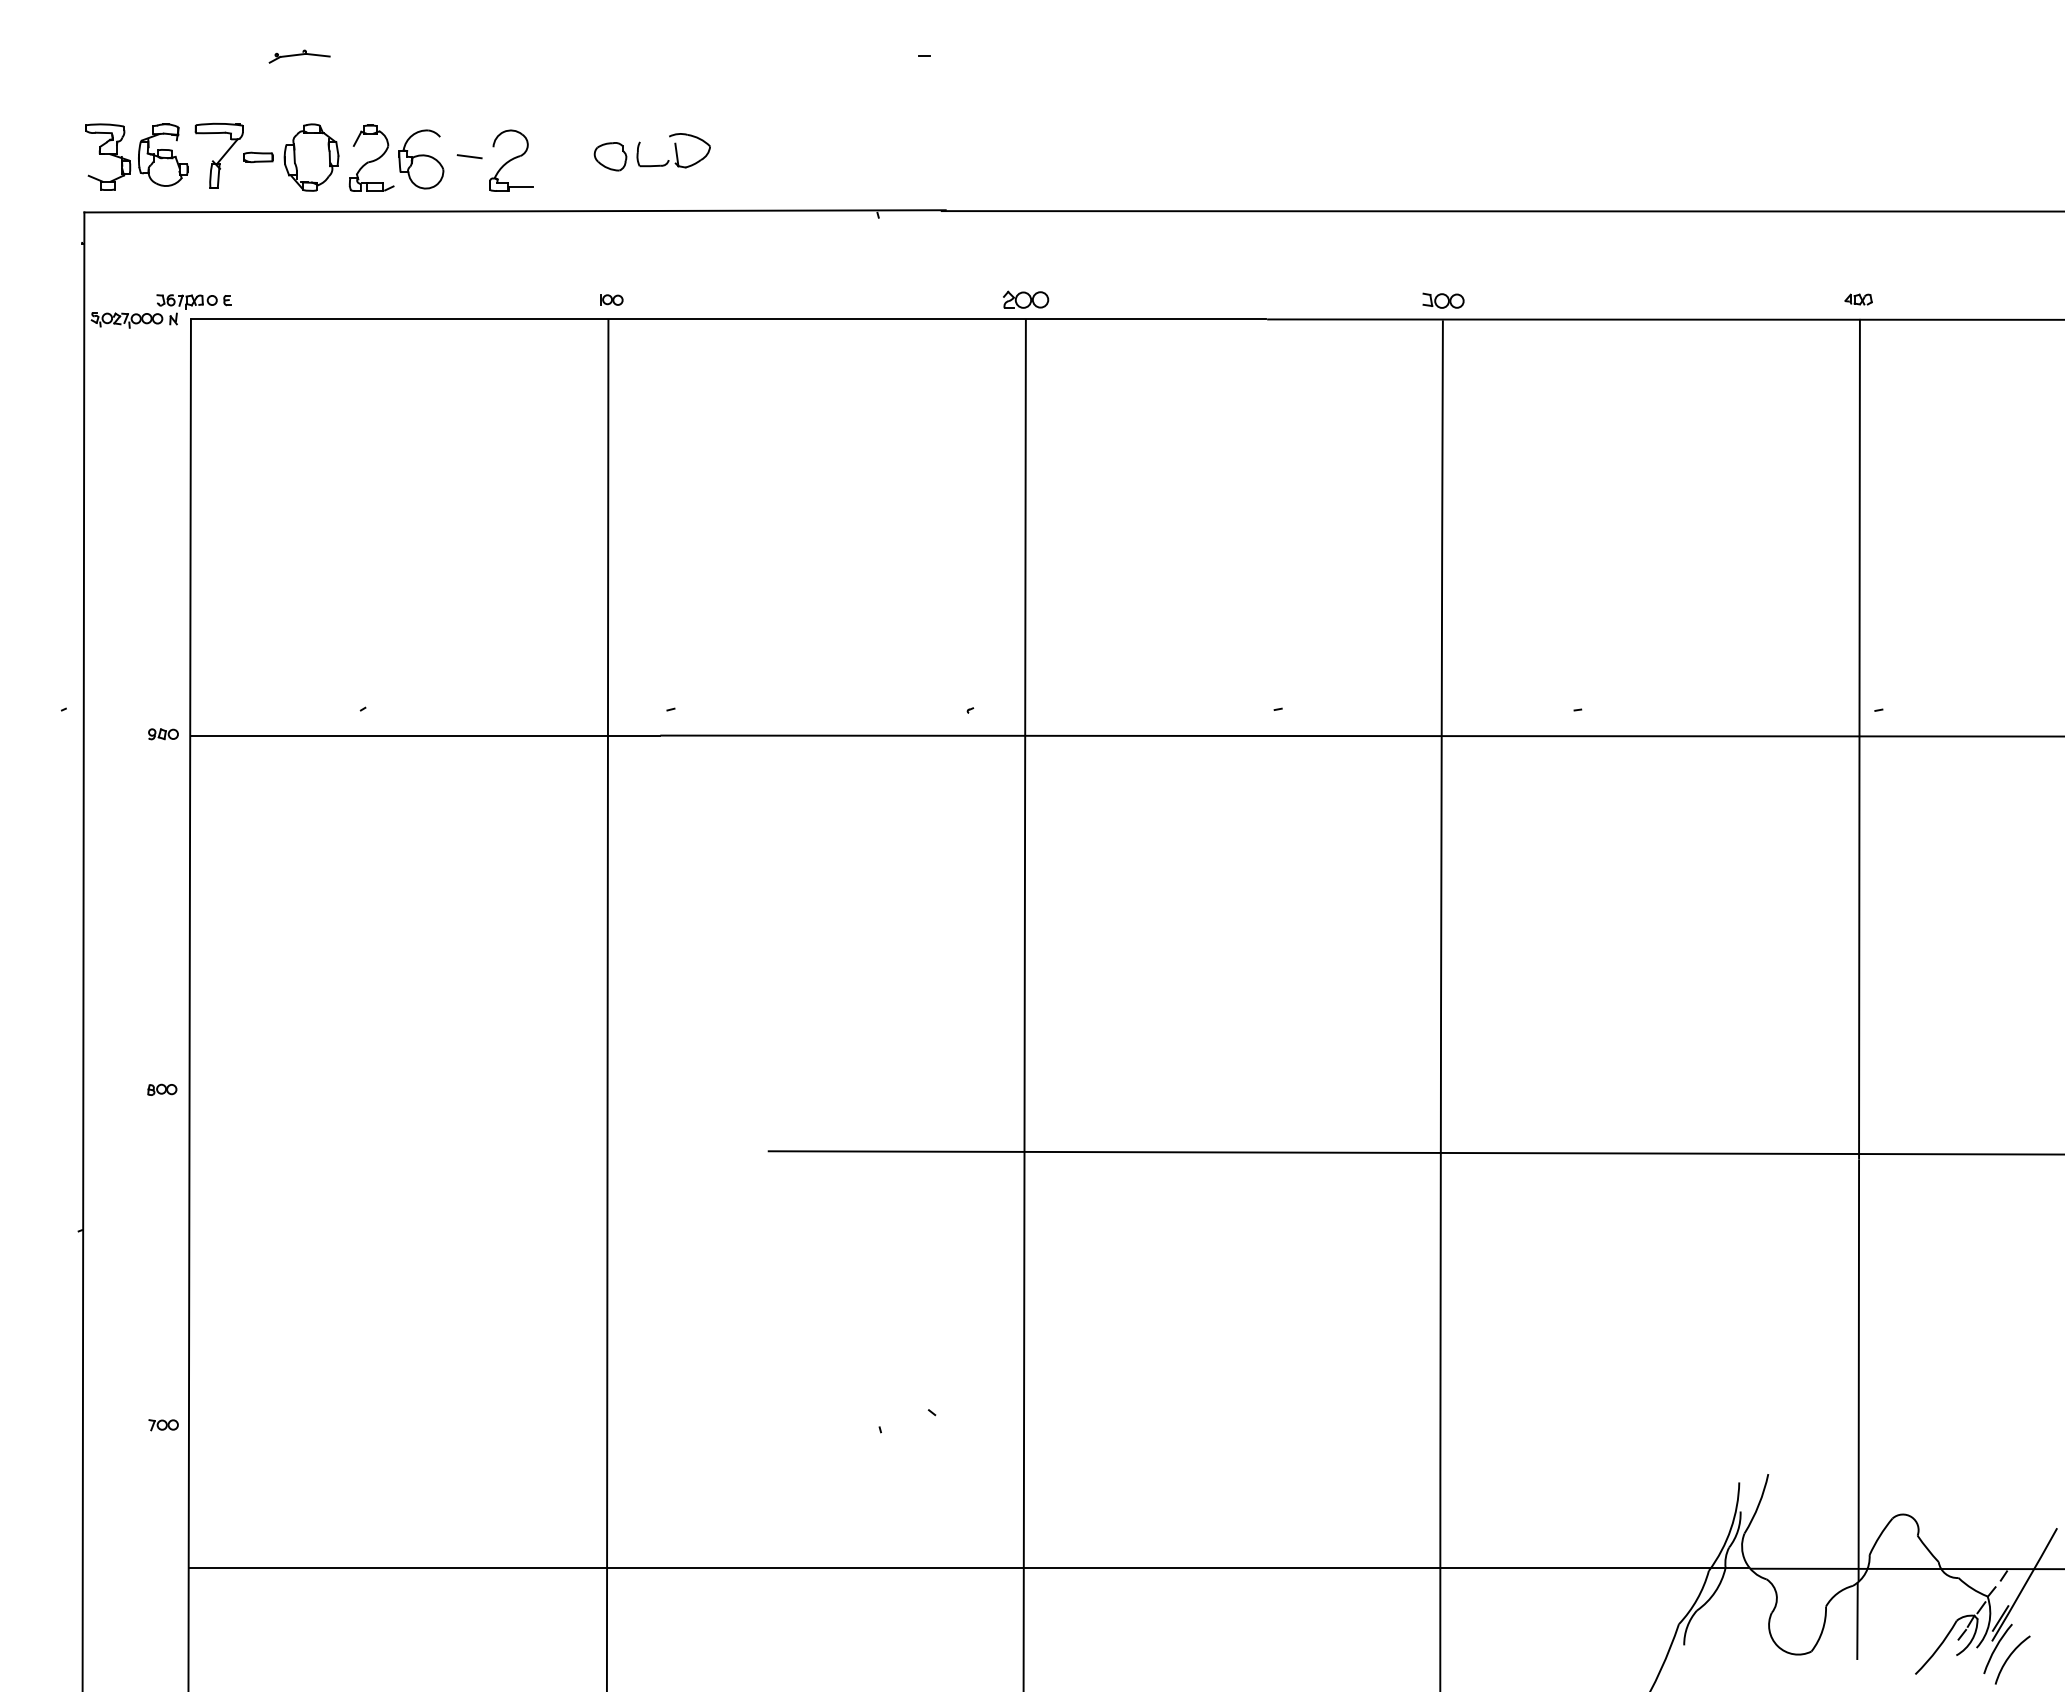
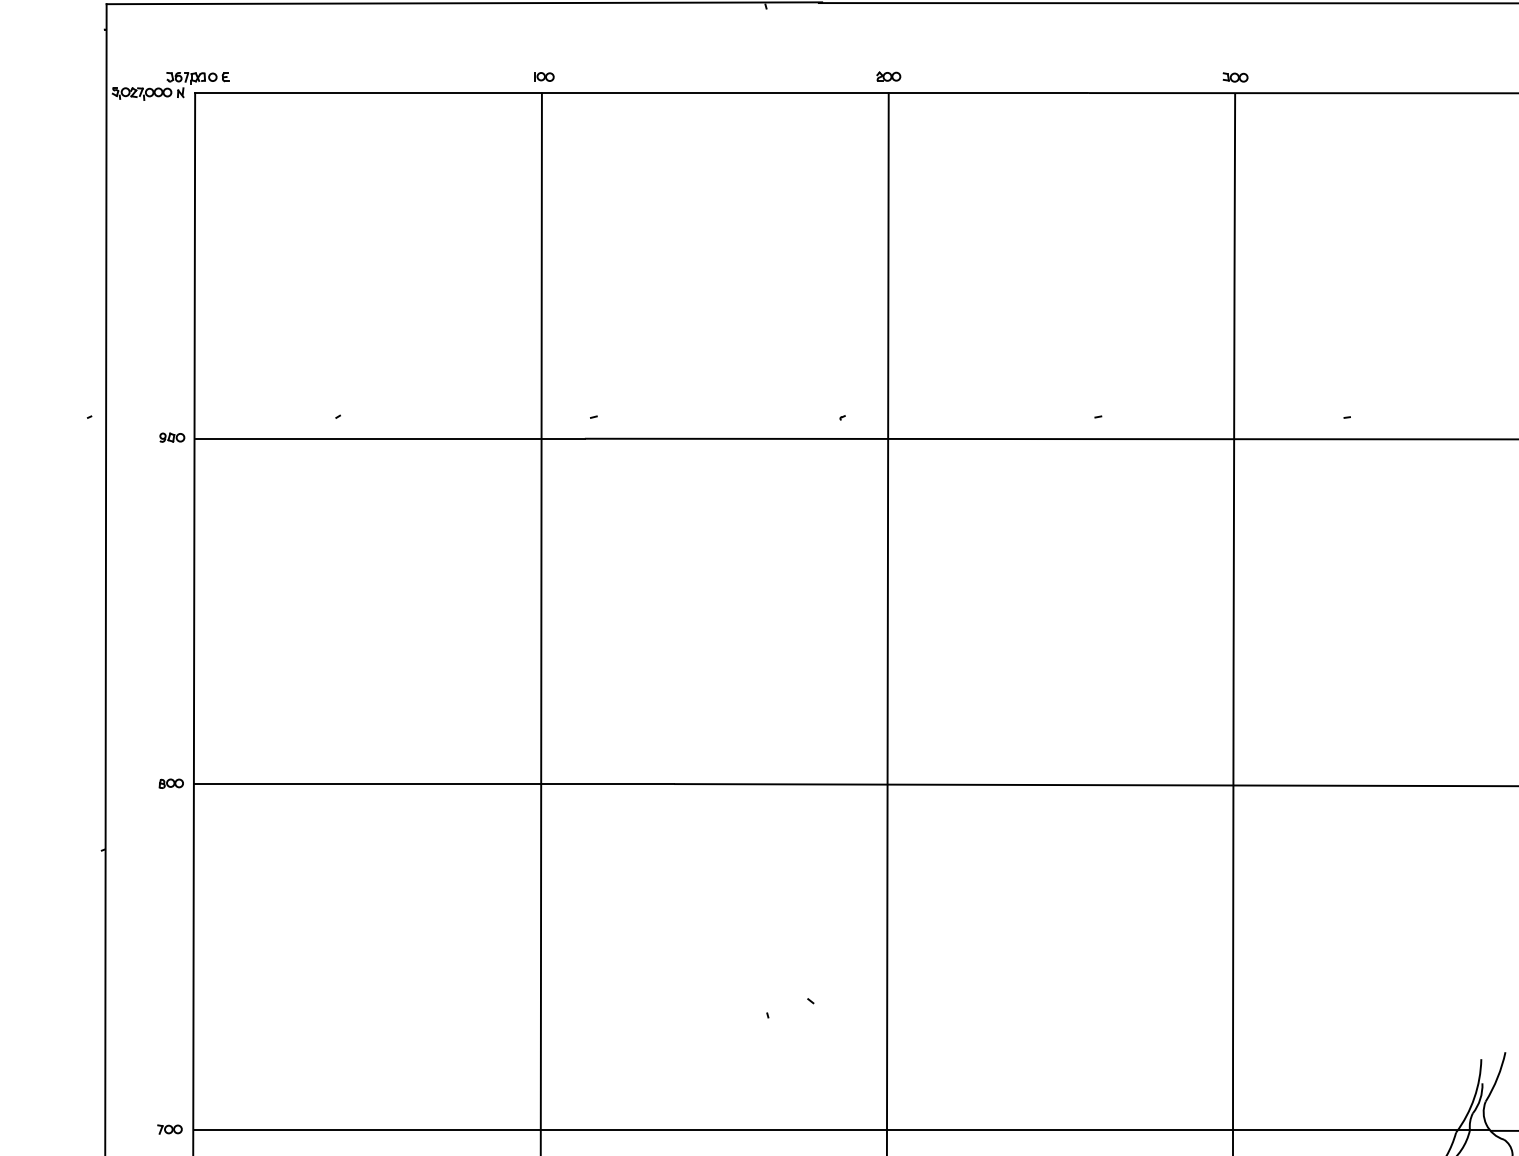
part: (1025, 299) -> (888, 76), size x0.62
part: (1443, 300) -> (1235, 77), size x0.71
part: (162, 1089) -> (171, 783), moved
line: (477, 1151) -> (433, 784), added
part: (163, 1425) -> (169, 1129), moved

